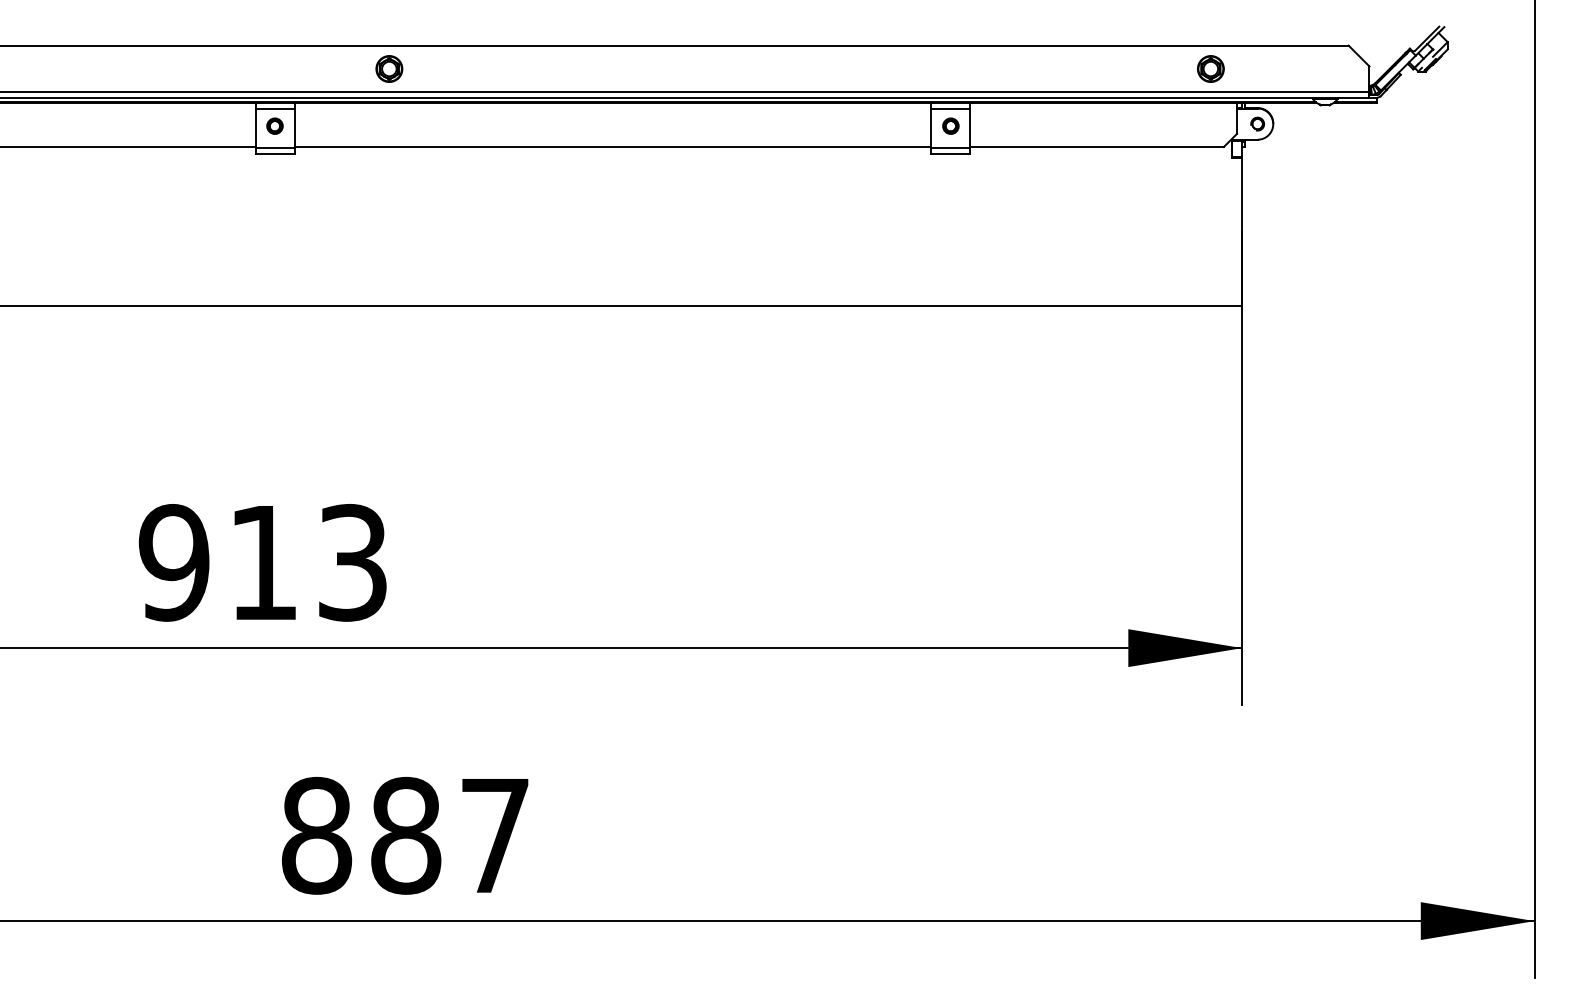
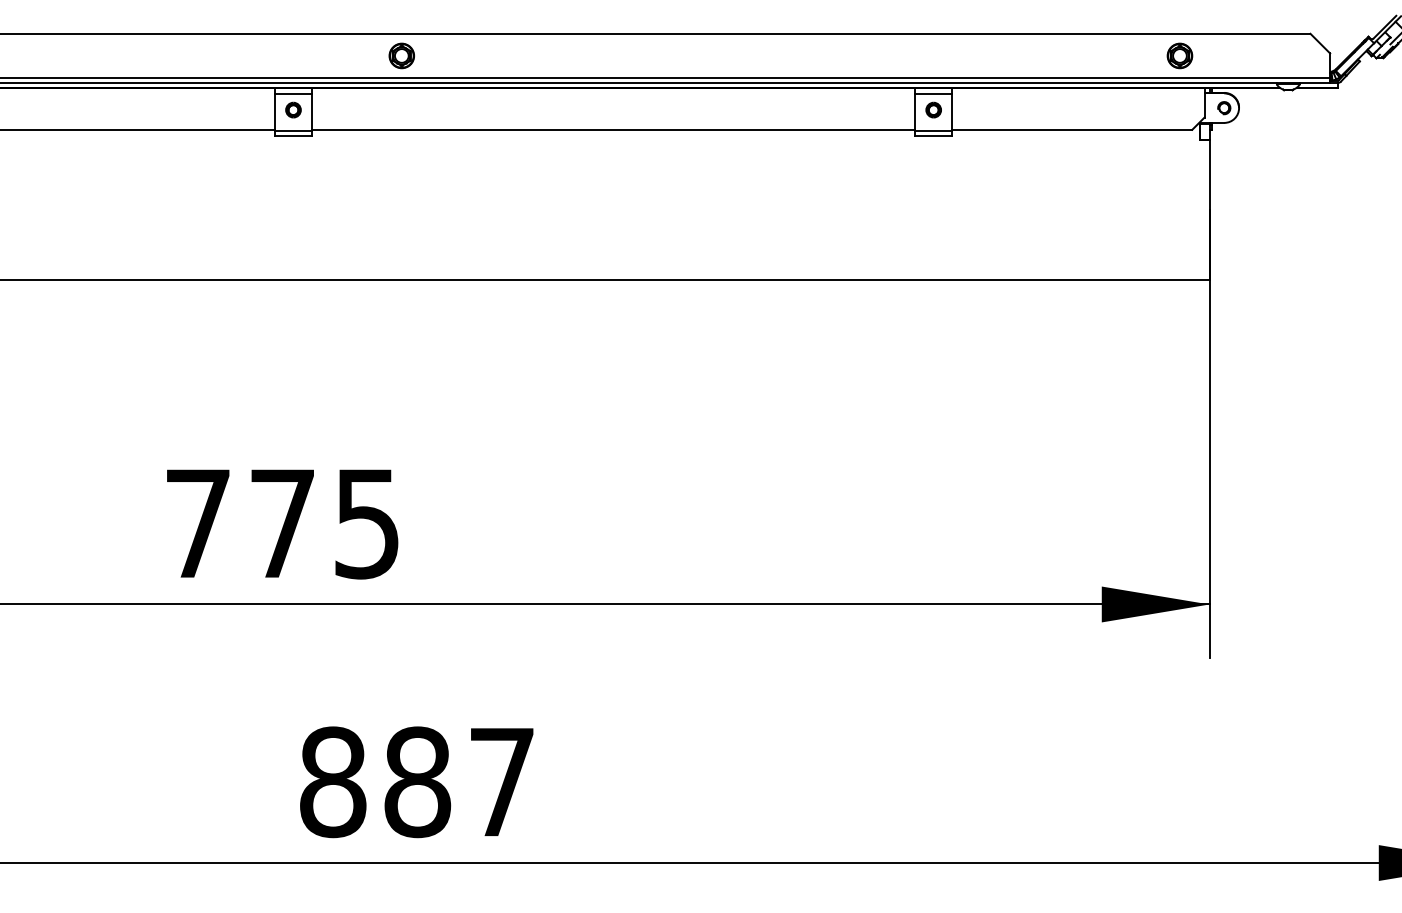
text: (262, 562) -> (281, 523), 913 -> 775

